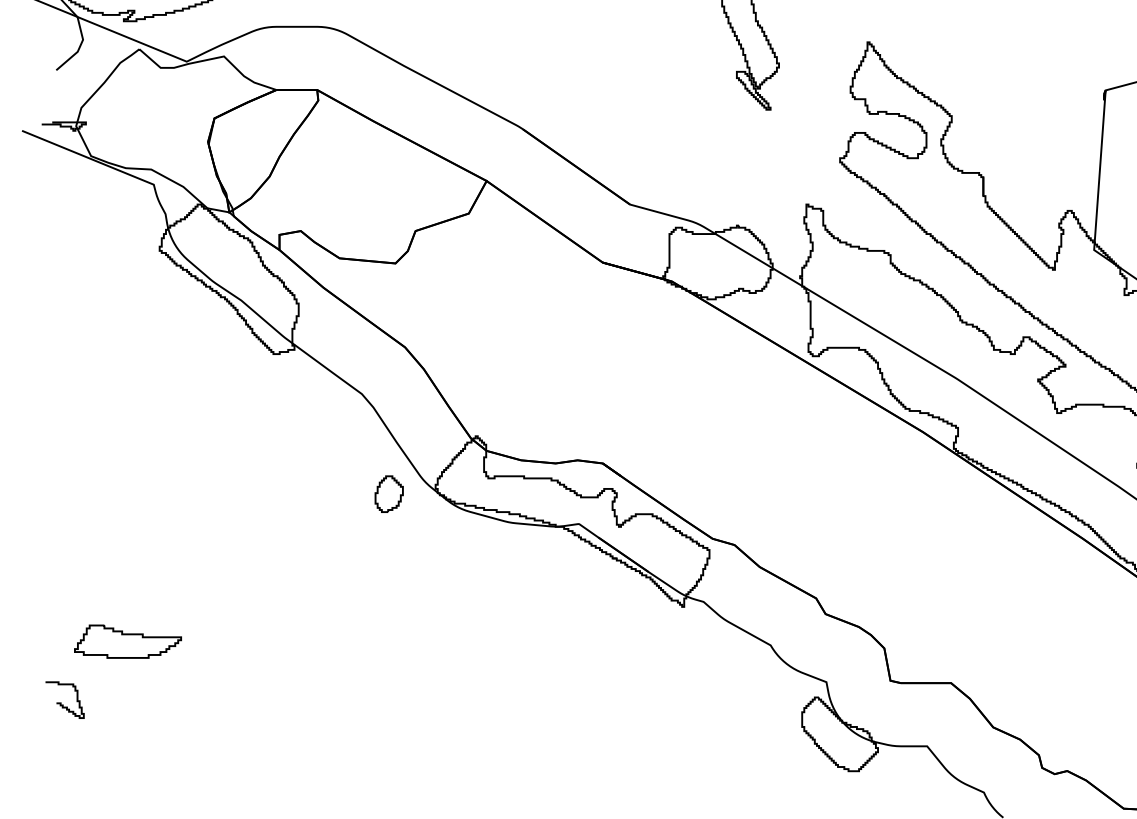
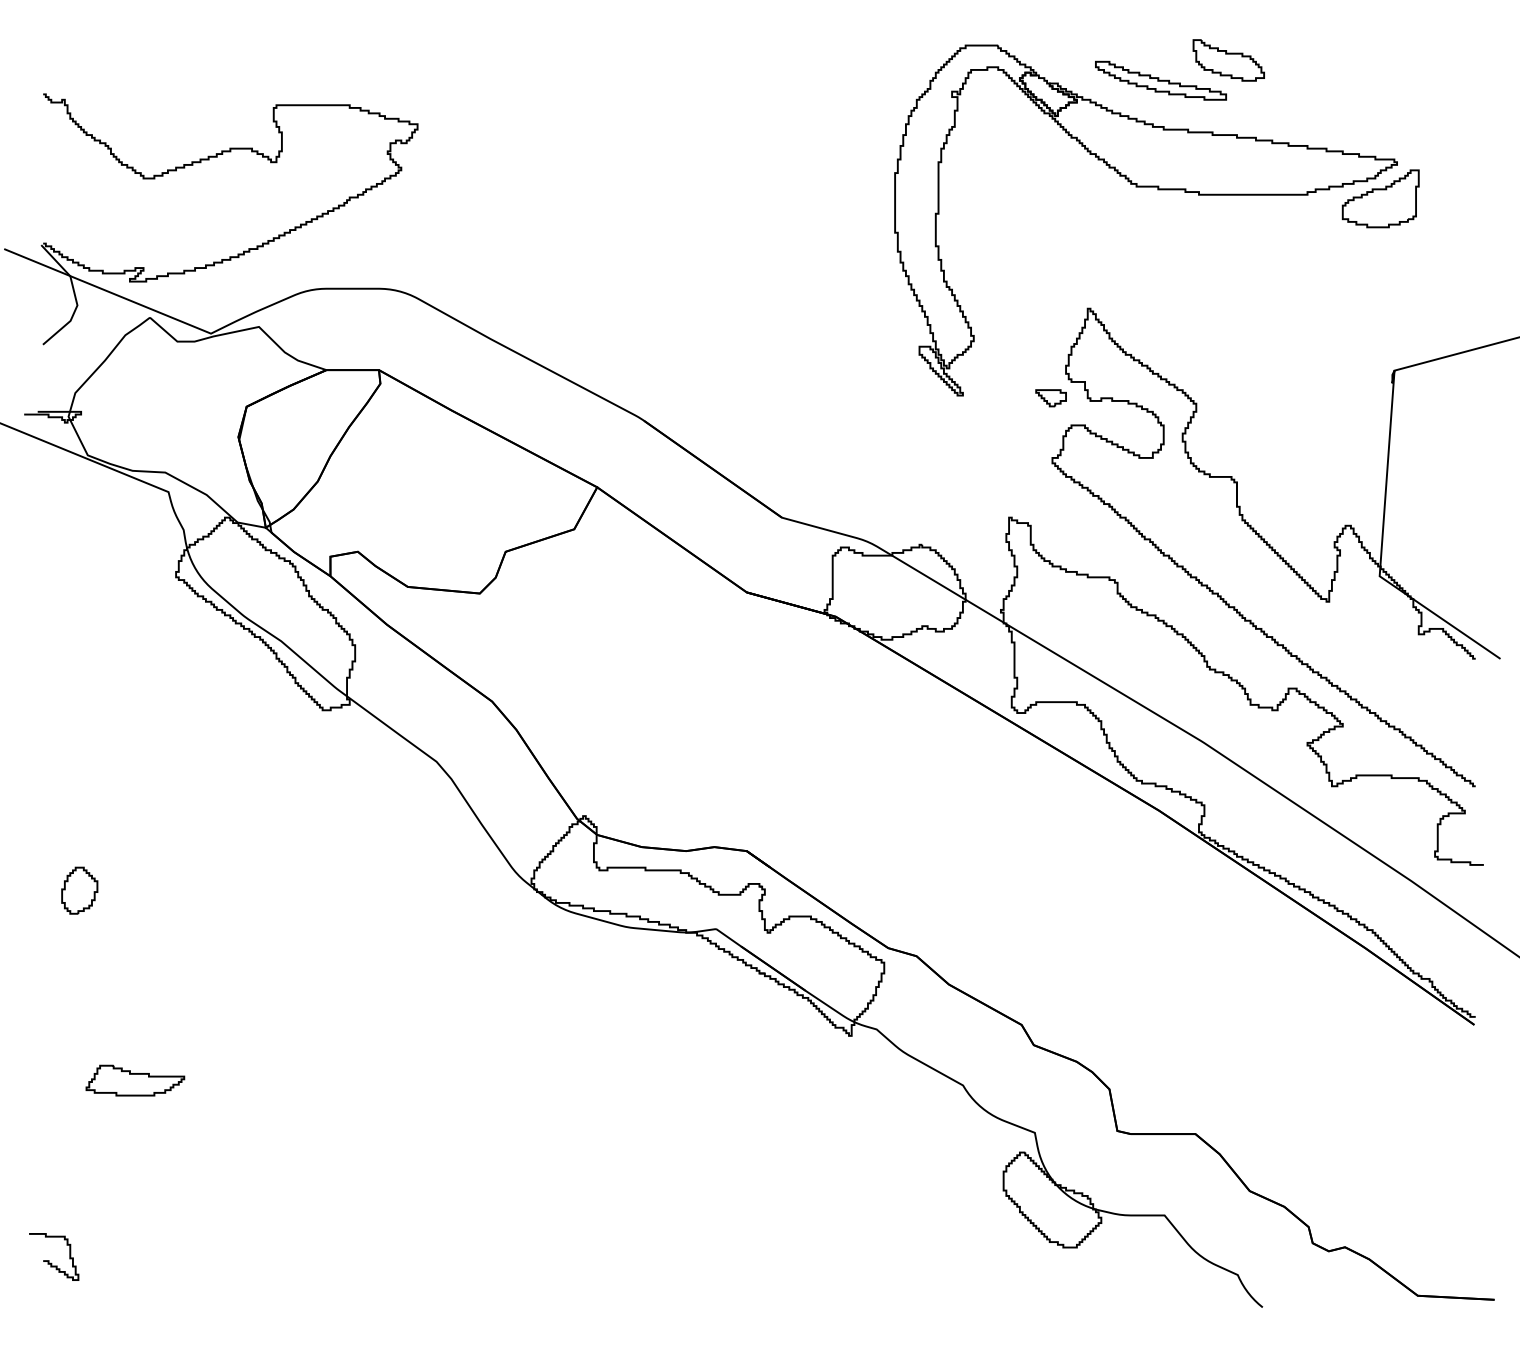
part: (838, 112) -> (1050, 398), added
part: (389, 494) -> (79, 890), moved
part: (128, 641) -> (135, 1080), size x0.71
curve: (61, 702) -> (49, 1260), moved

